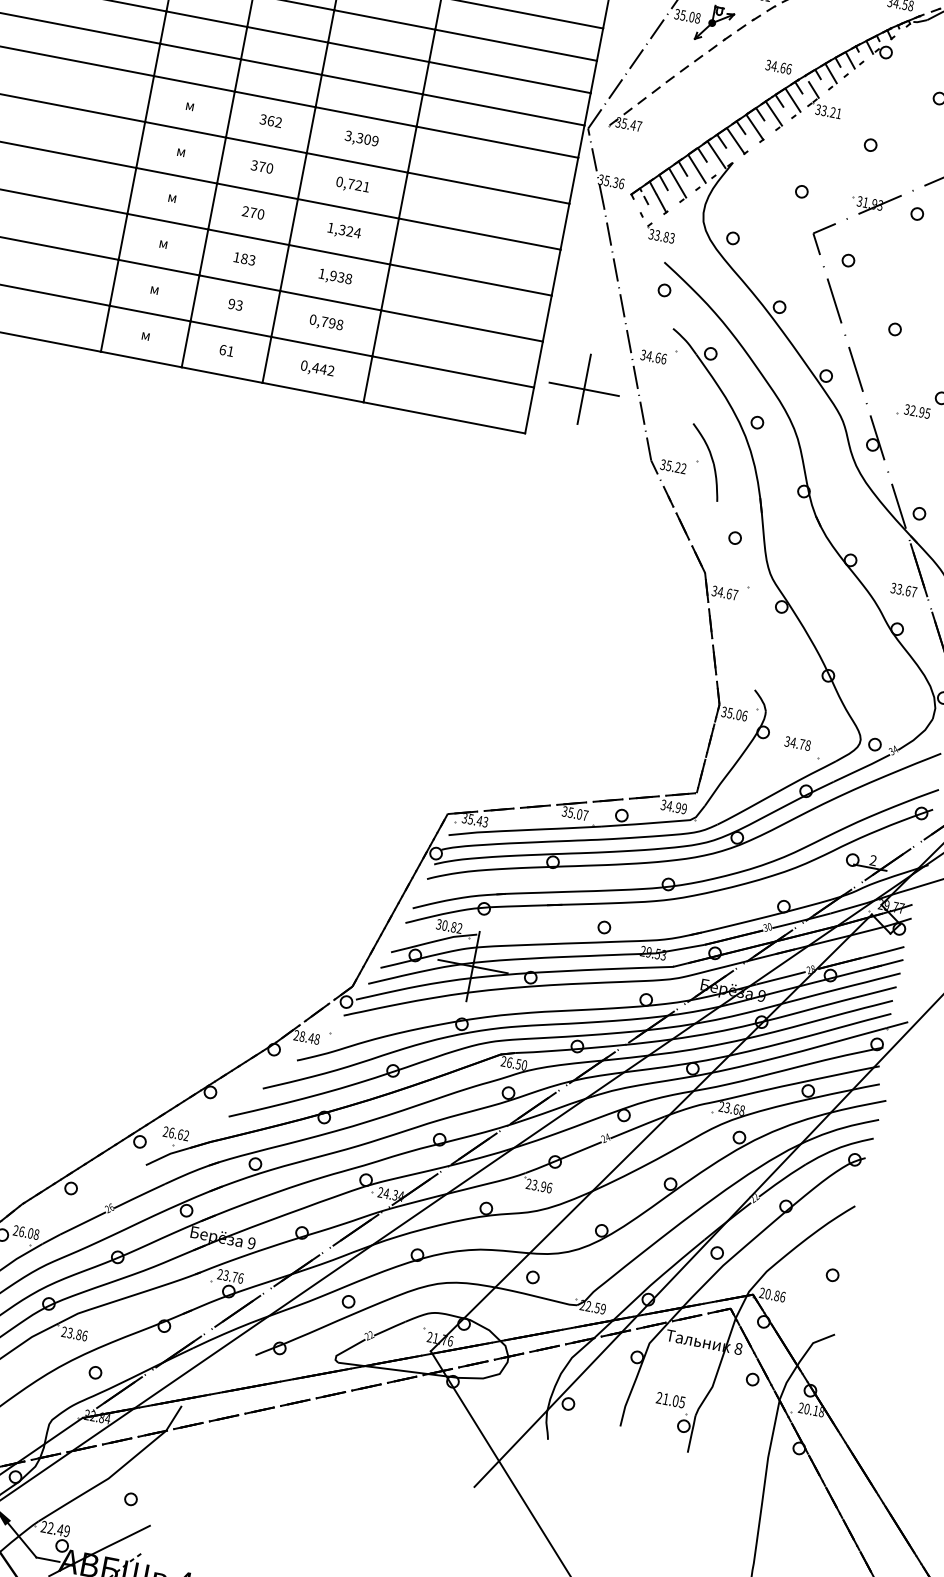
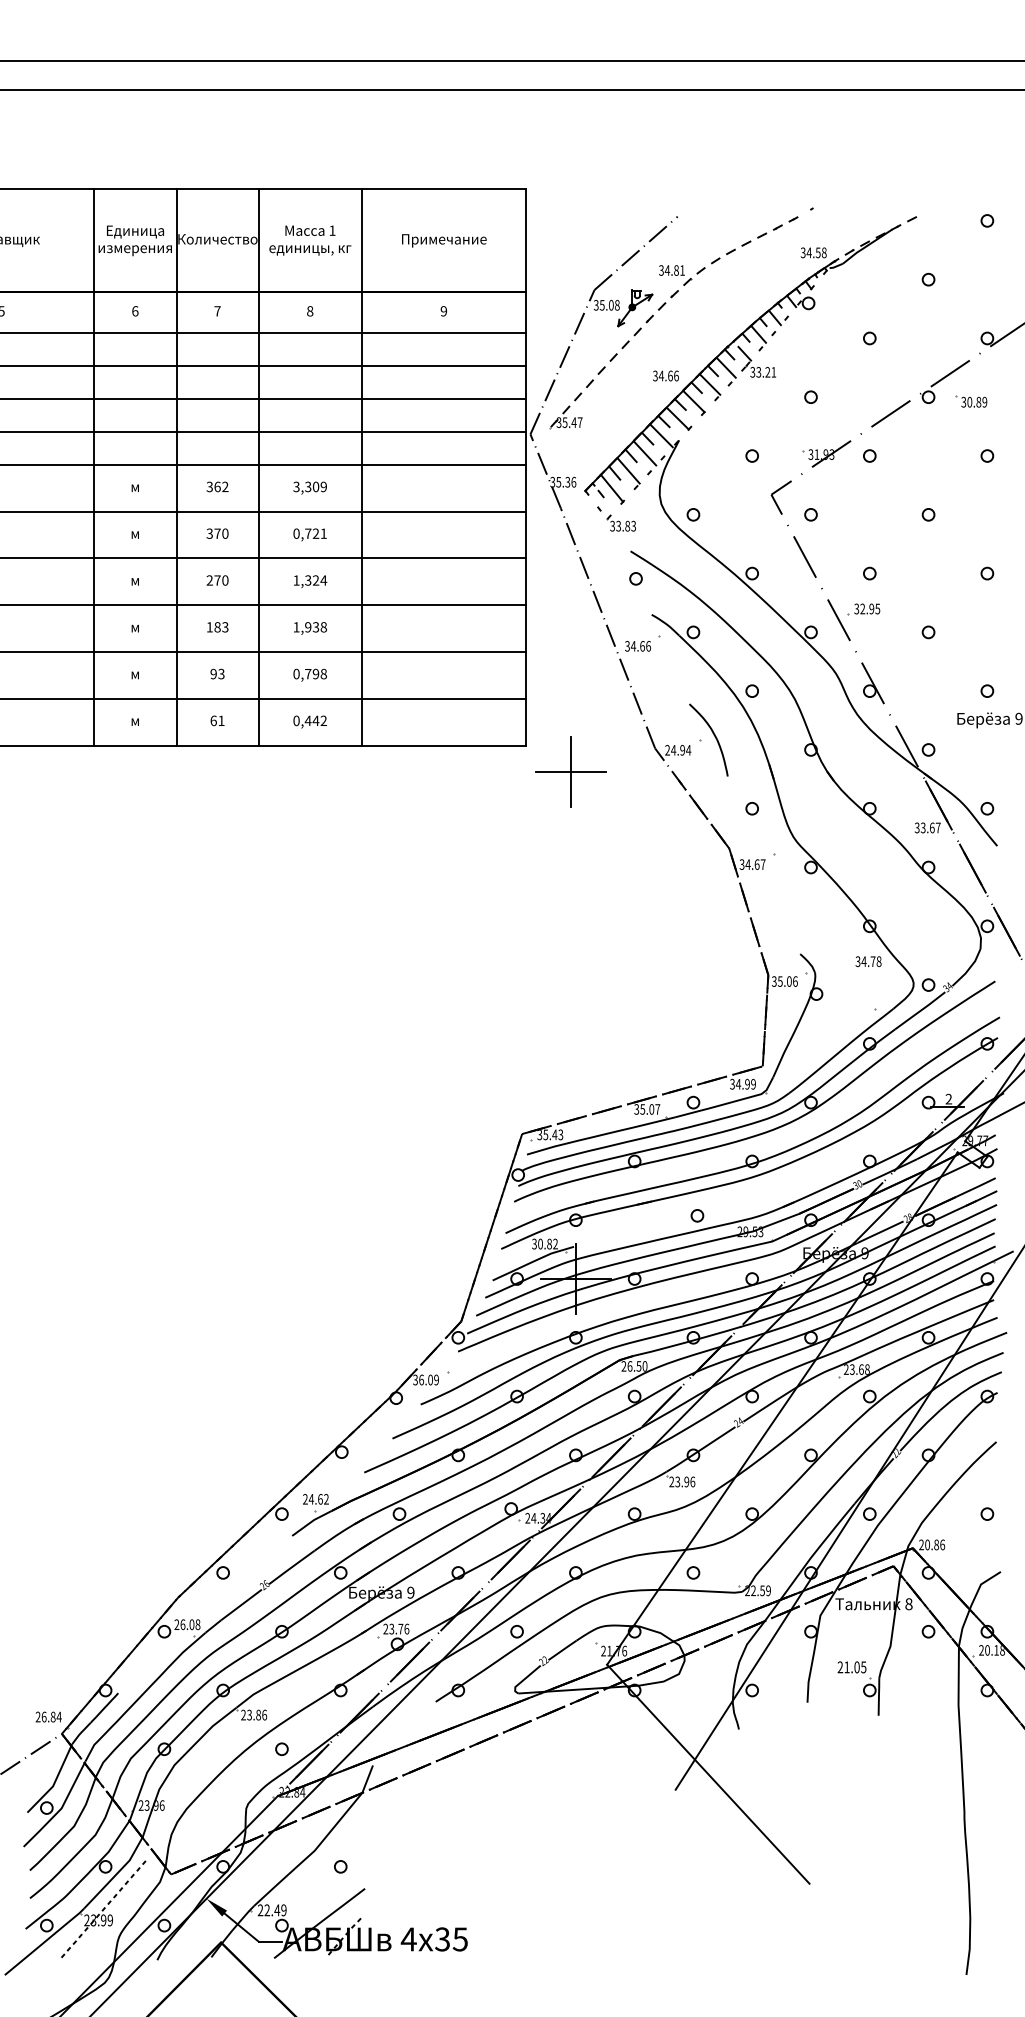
text: (778, 66) -> (665, 375), moved
part: (583, 388) -> (570, 771), moved
part: (913, 411) -> (863, 609), moved
text: (673, 466) -> (678, 749), 35.22 -> 24.94
text: (797, 743) -> (868, 961), moved
text: (307, 1037) -> (426, 1379), 28.48 -> 36.09
text: (171, 1133) -> (311, 1499), 26.62 -> 24.62

